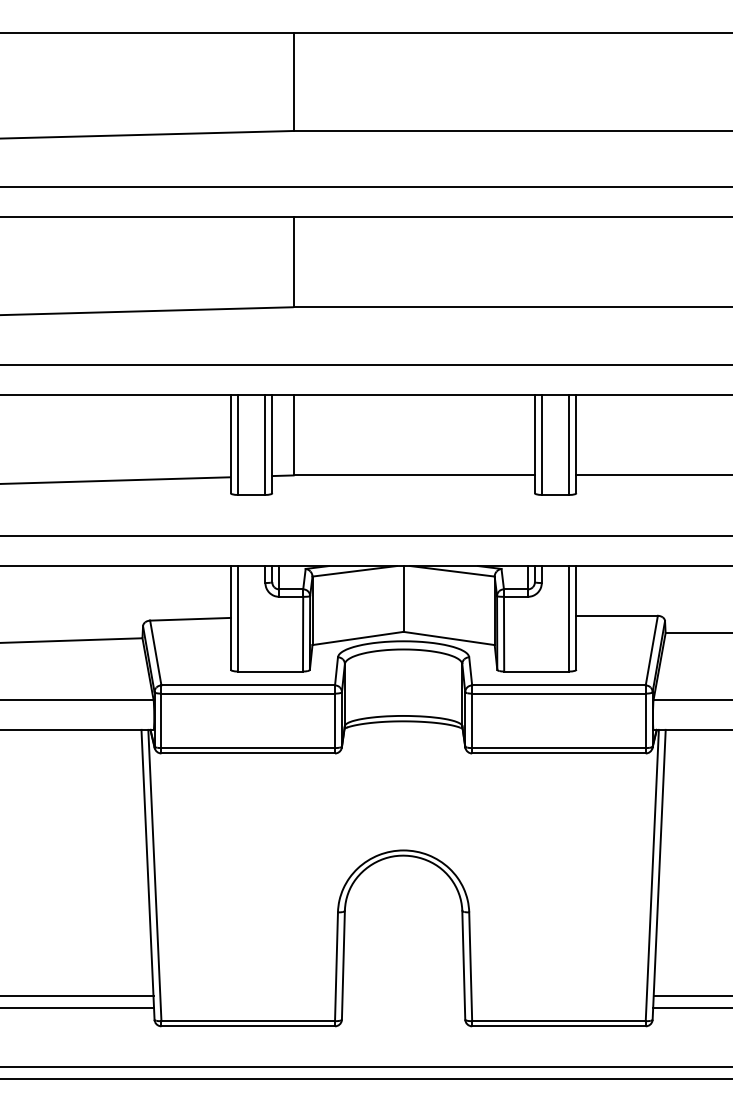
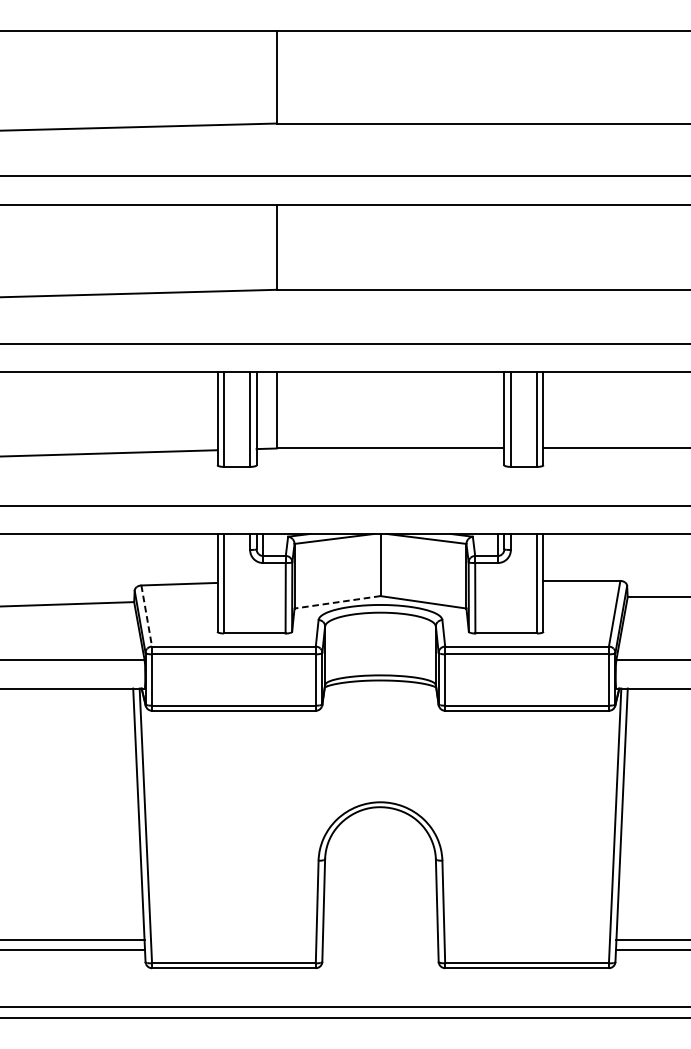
line: (357, 638) -> (337, 602), solid -> dashed
line: (155, 653) -> (146, 616), solid -> dashed

